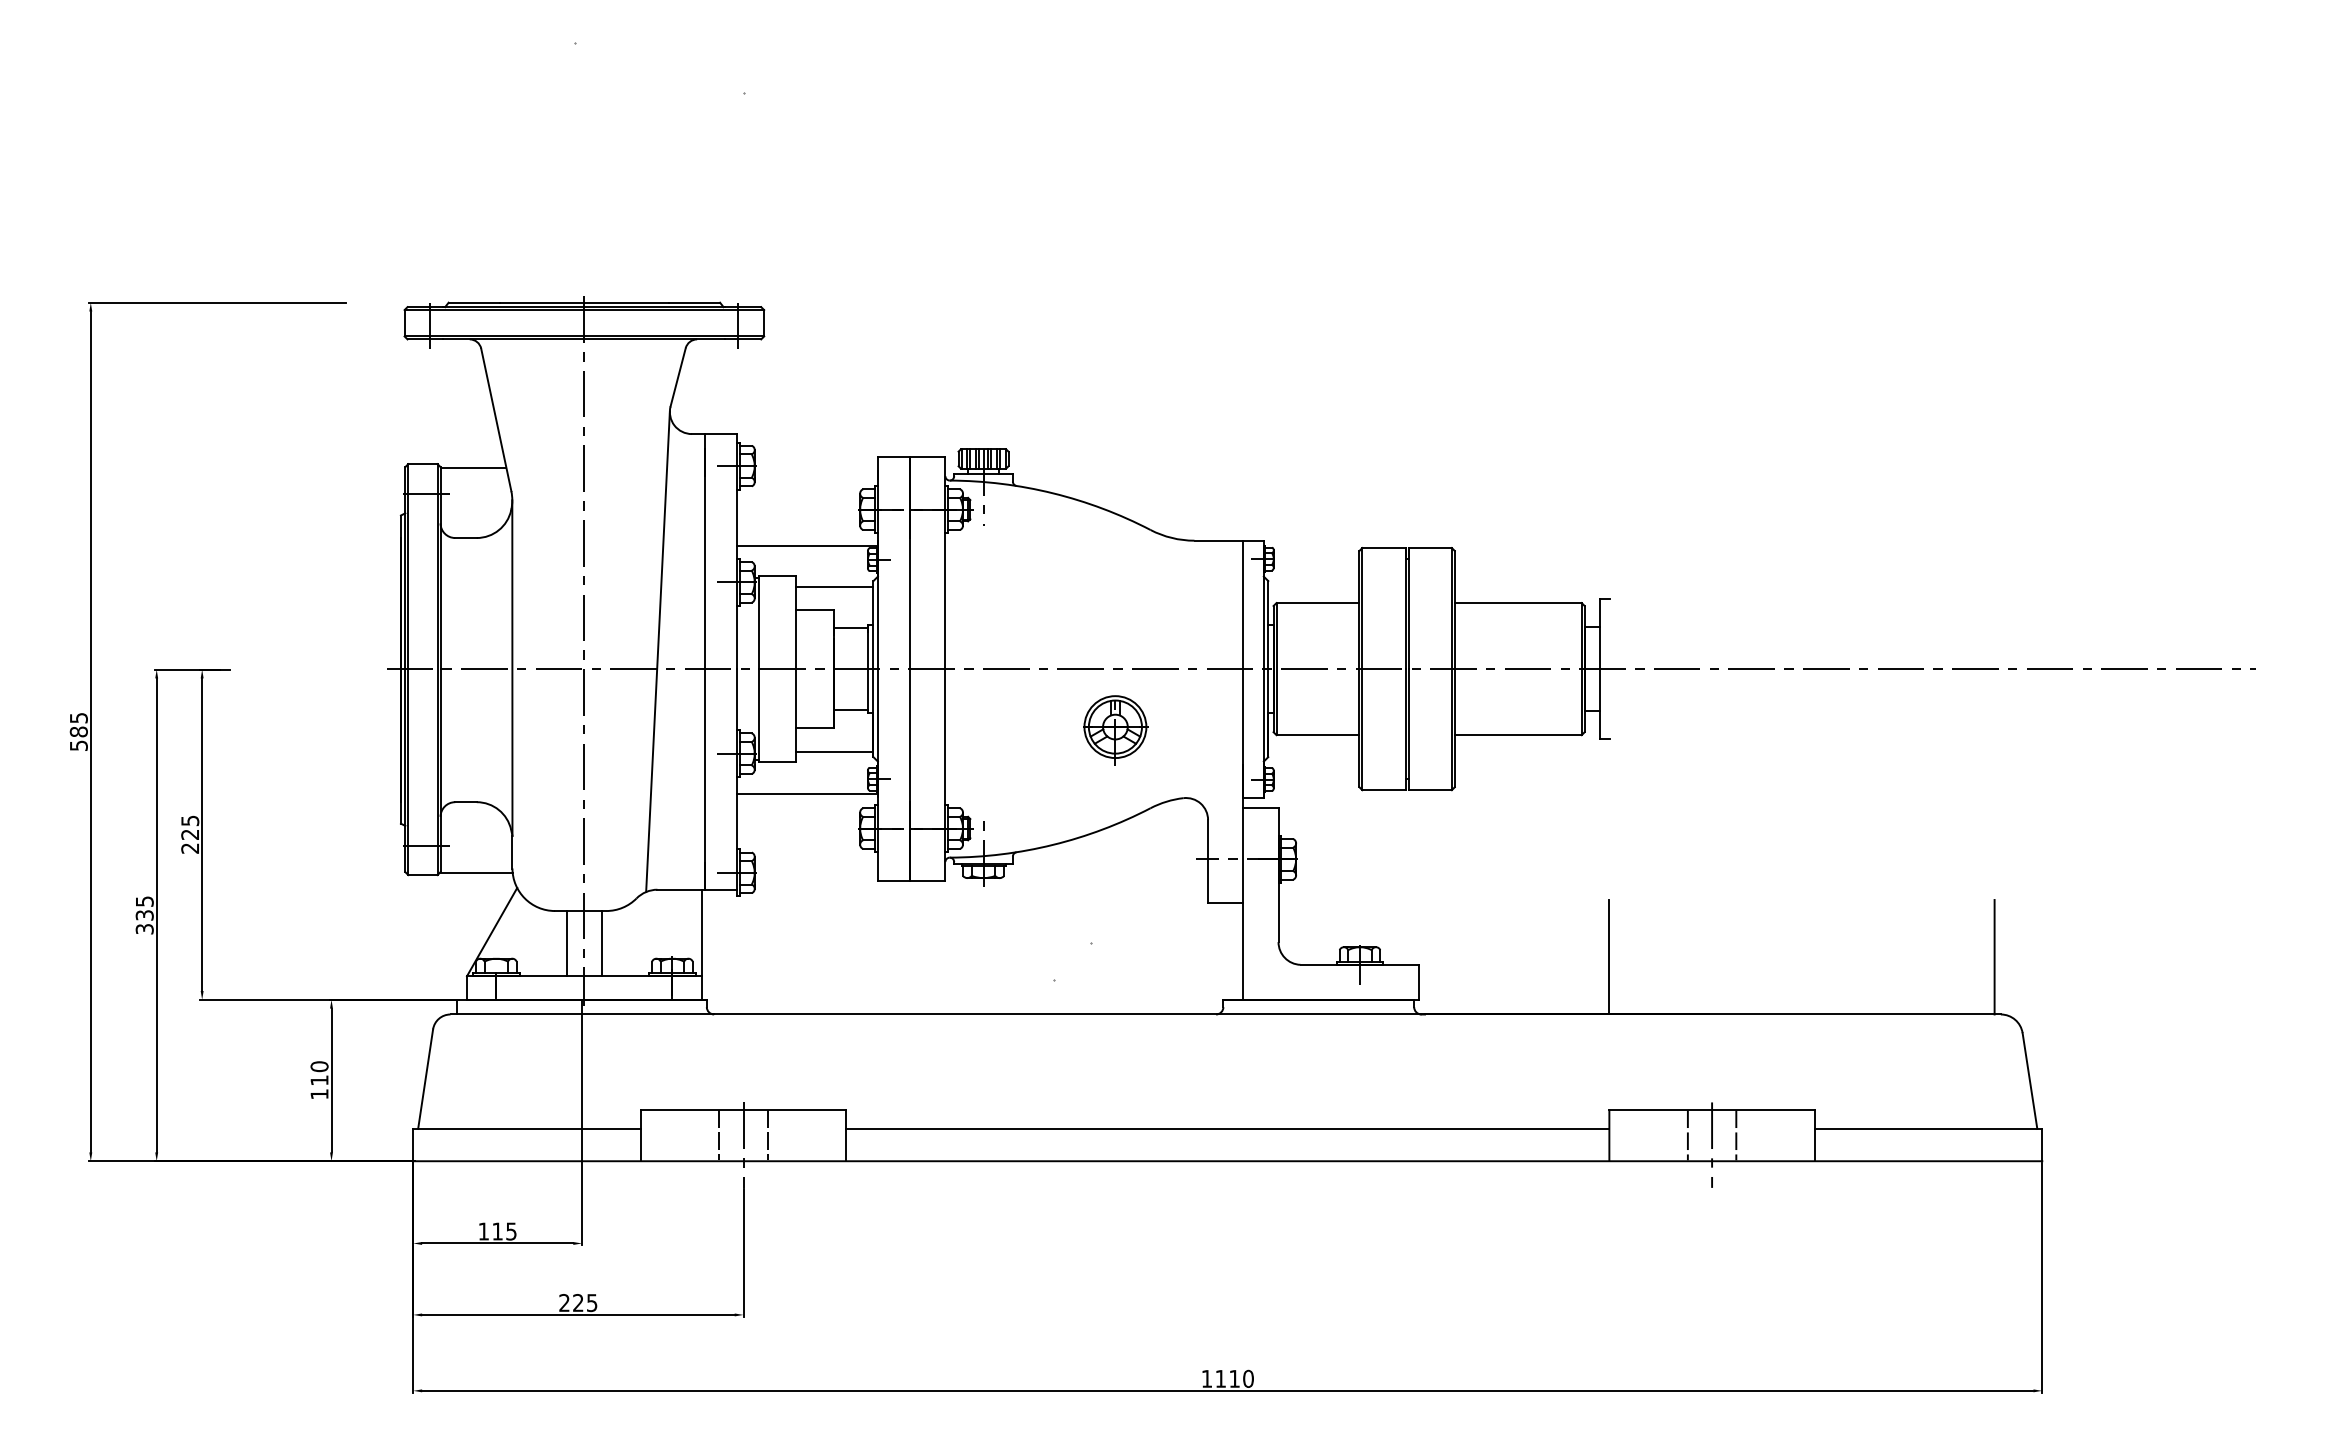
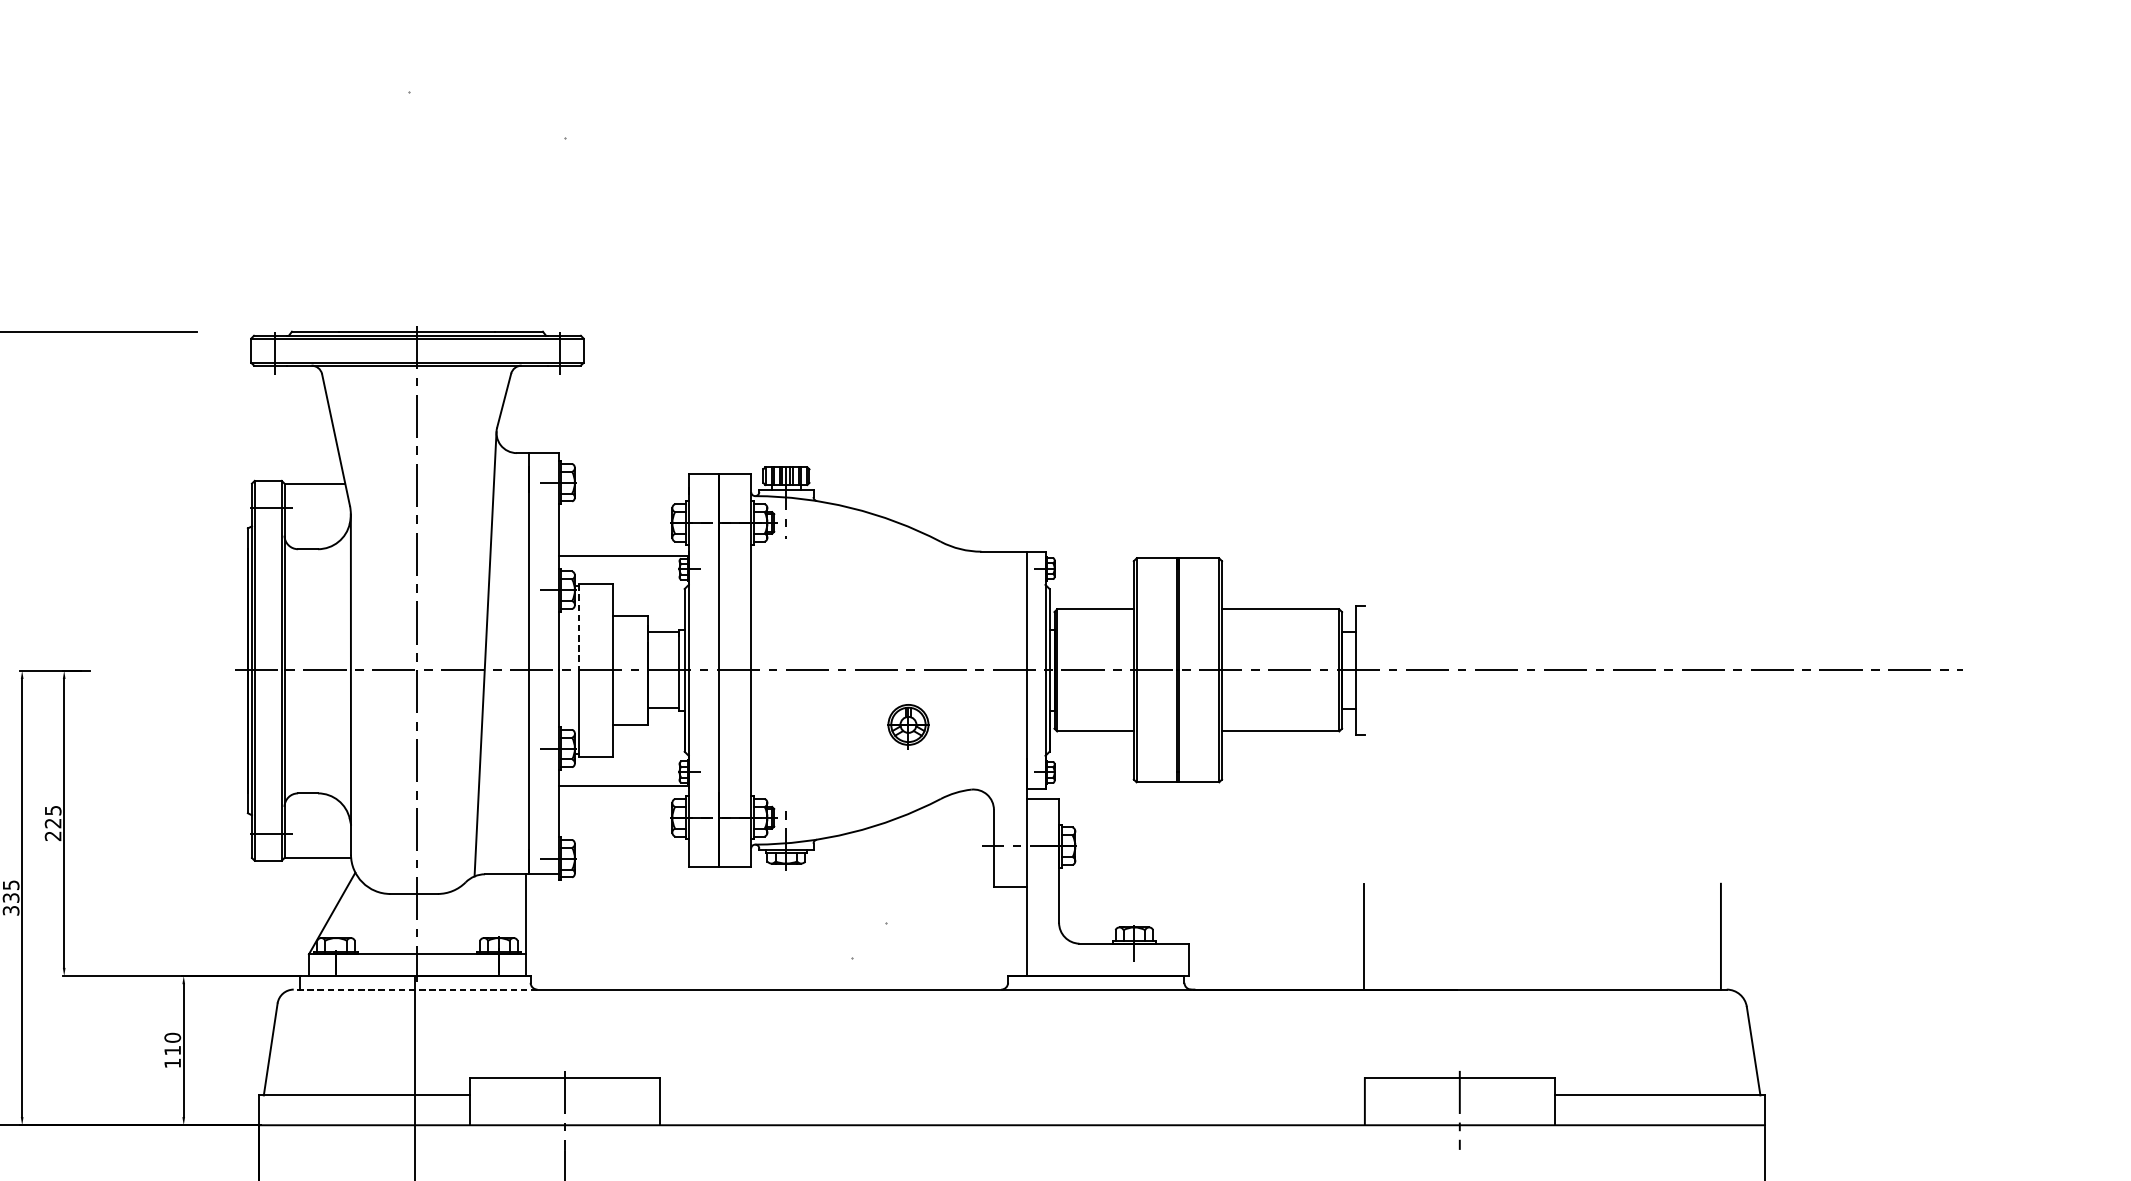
line: (834, 586) -> (648, 594), removed
line: (759, 622) -> (579, 627), solid -> dashed
part: (1115, 730) -> (908, 727), size x0.7
line: (834, 752) -> (648, 747), removed
line: (566, 943) -> (400, 923), removed
line: (601, 943) -> (433, 923), removed
line: (582, 1014) -> (415, 989), solid -> dashed
line: (1227, 1128) -> (1011, 1094), removed
line: (719, 1135) -> (542, 1101), removed
line: (767, 1135) -> (586, 1101), removed
line: (1687, 1135) -> (1437, 1101), removed
line: (1736, 1135) -> (1482, 1101), removed

